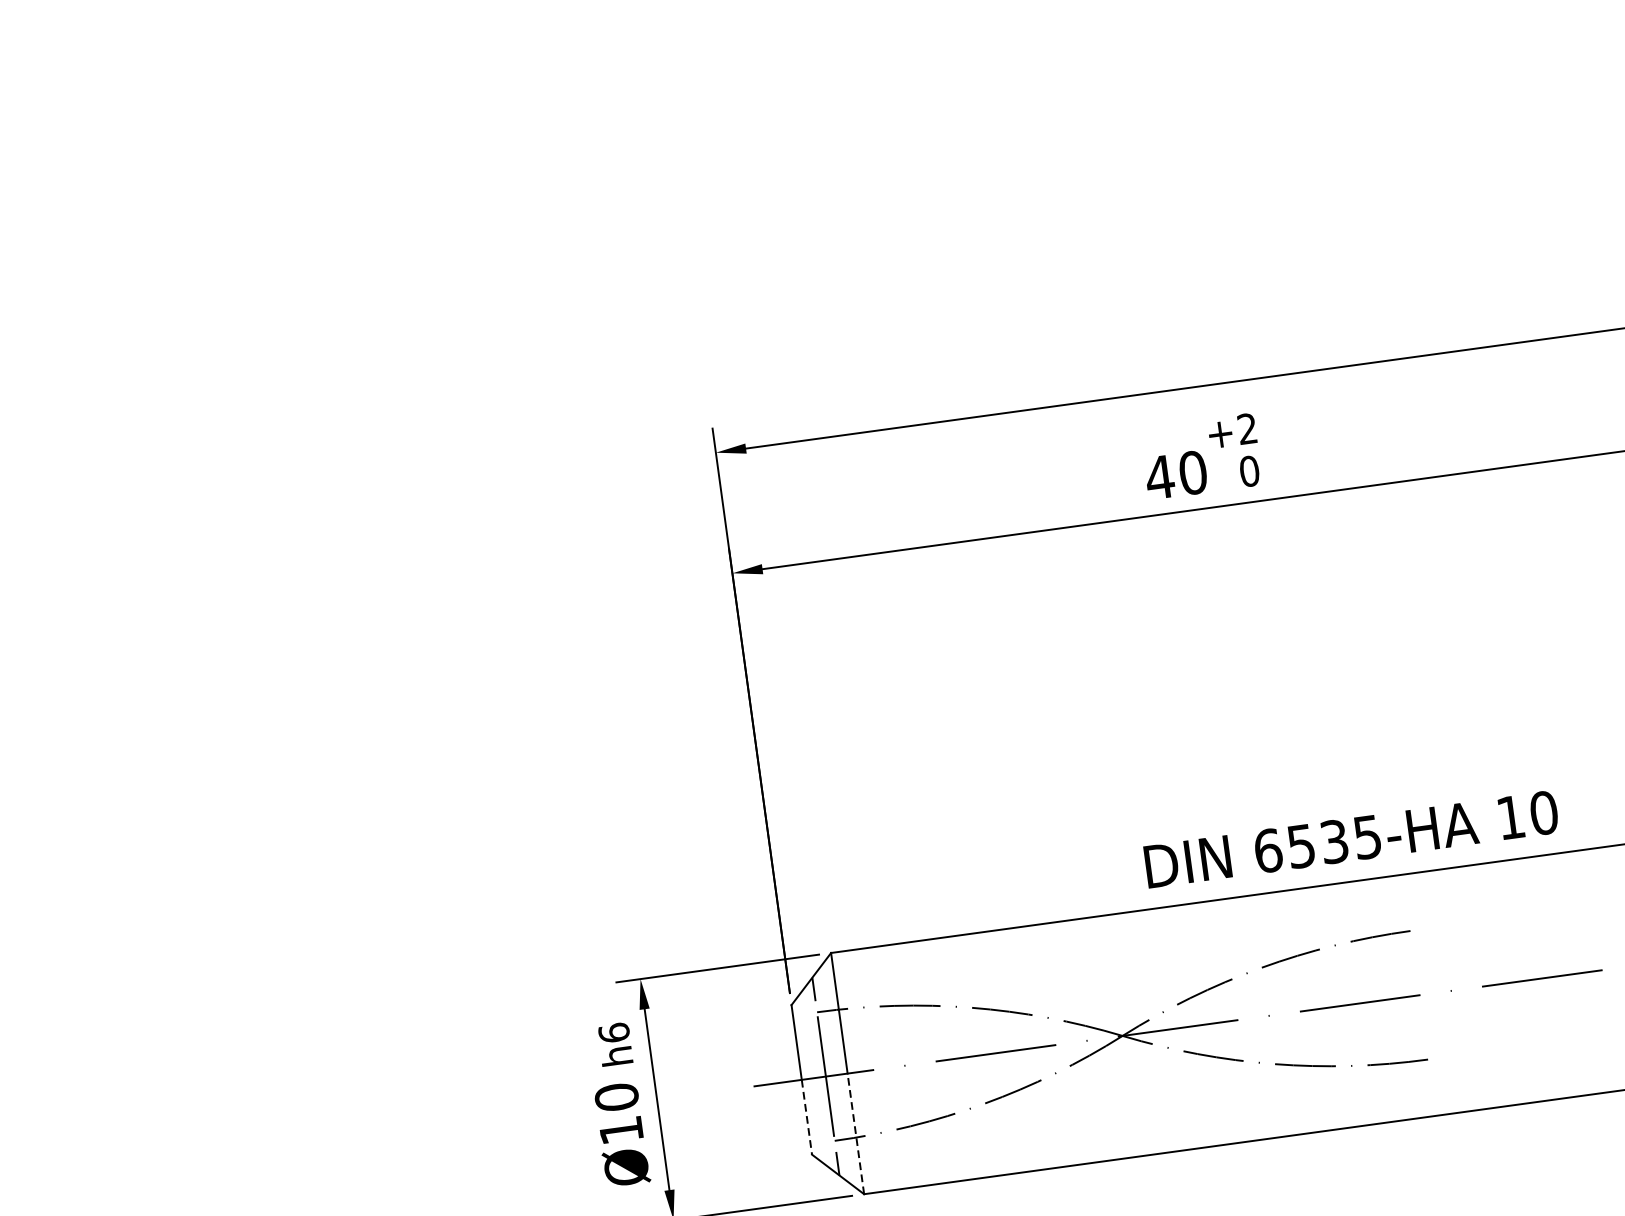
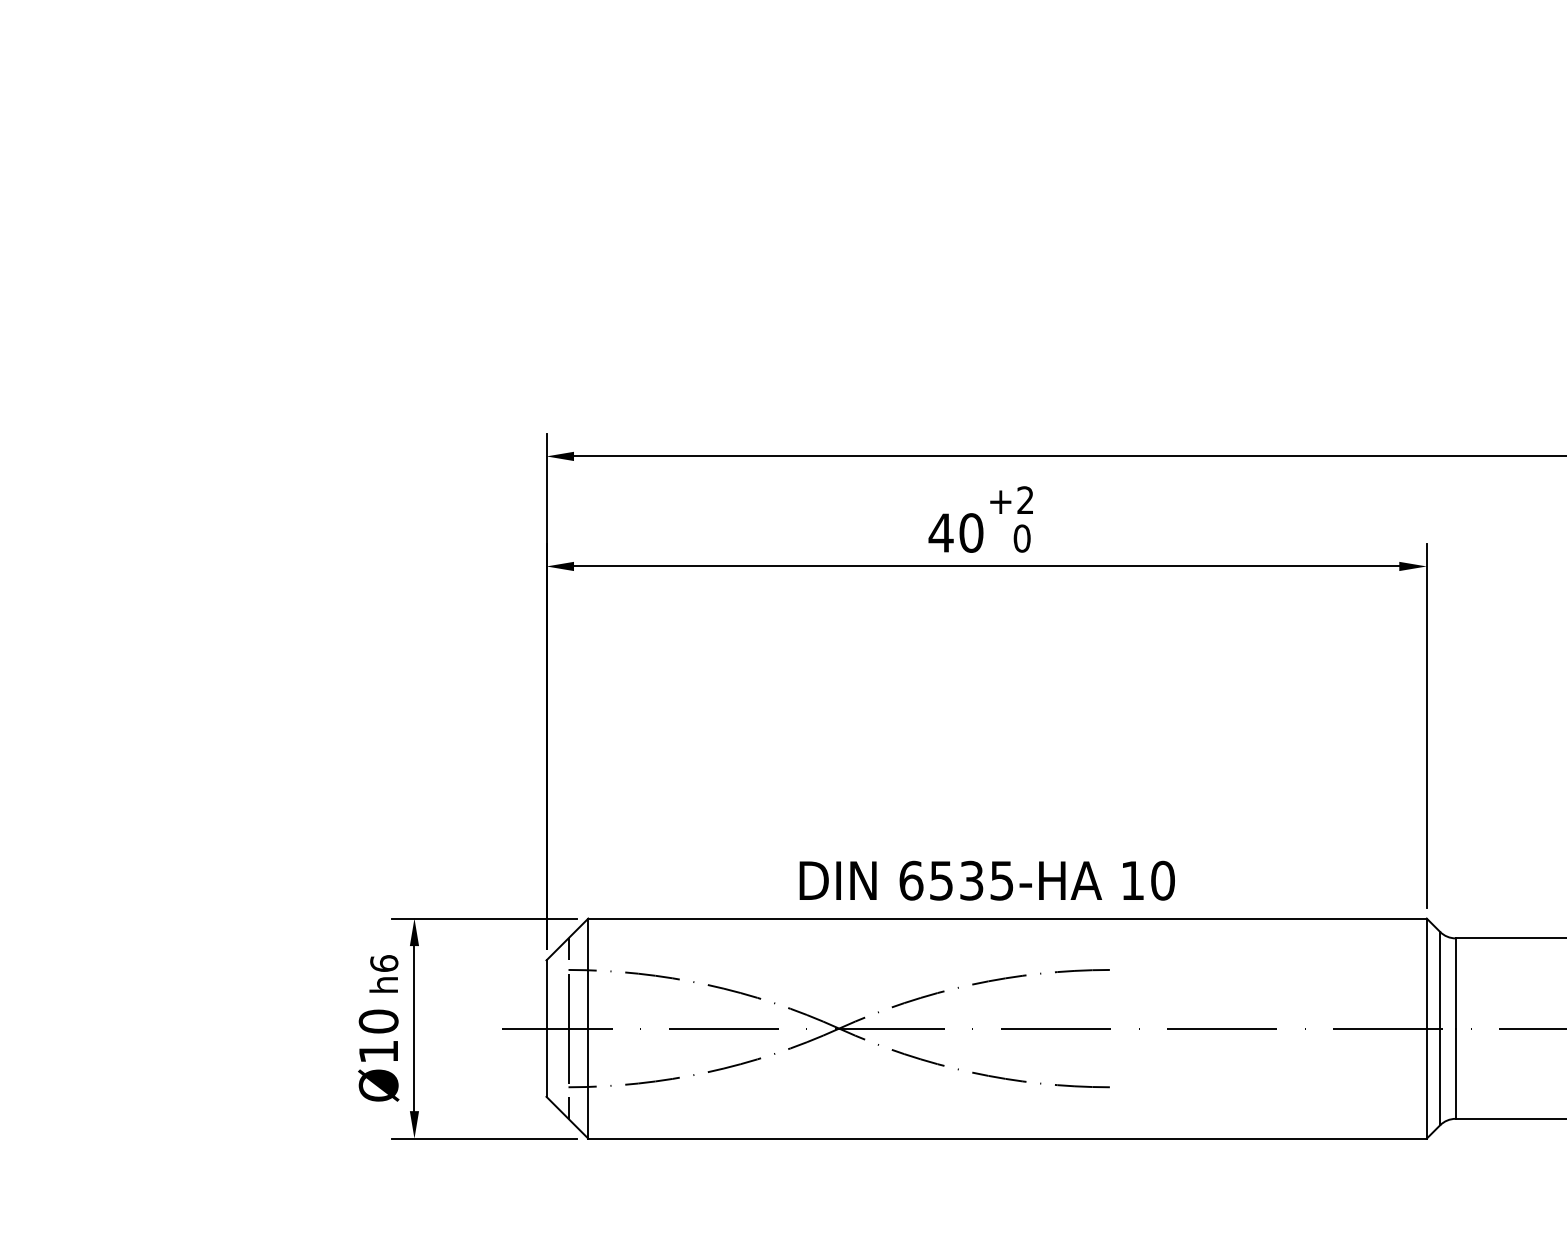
text: (1350, 839) -> (986, 880), moved
line: (807, 1118) -> (546, 1063), dashed -> solid
line: (856, 1133) -> (588, 1083), dashed -> solid

